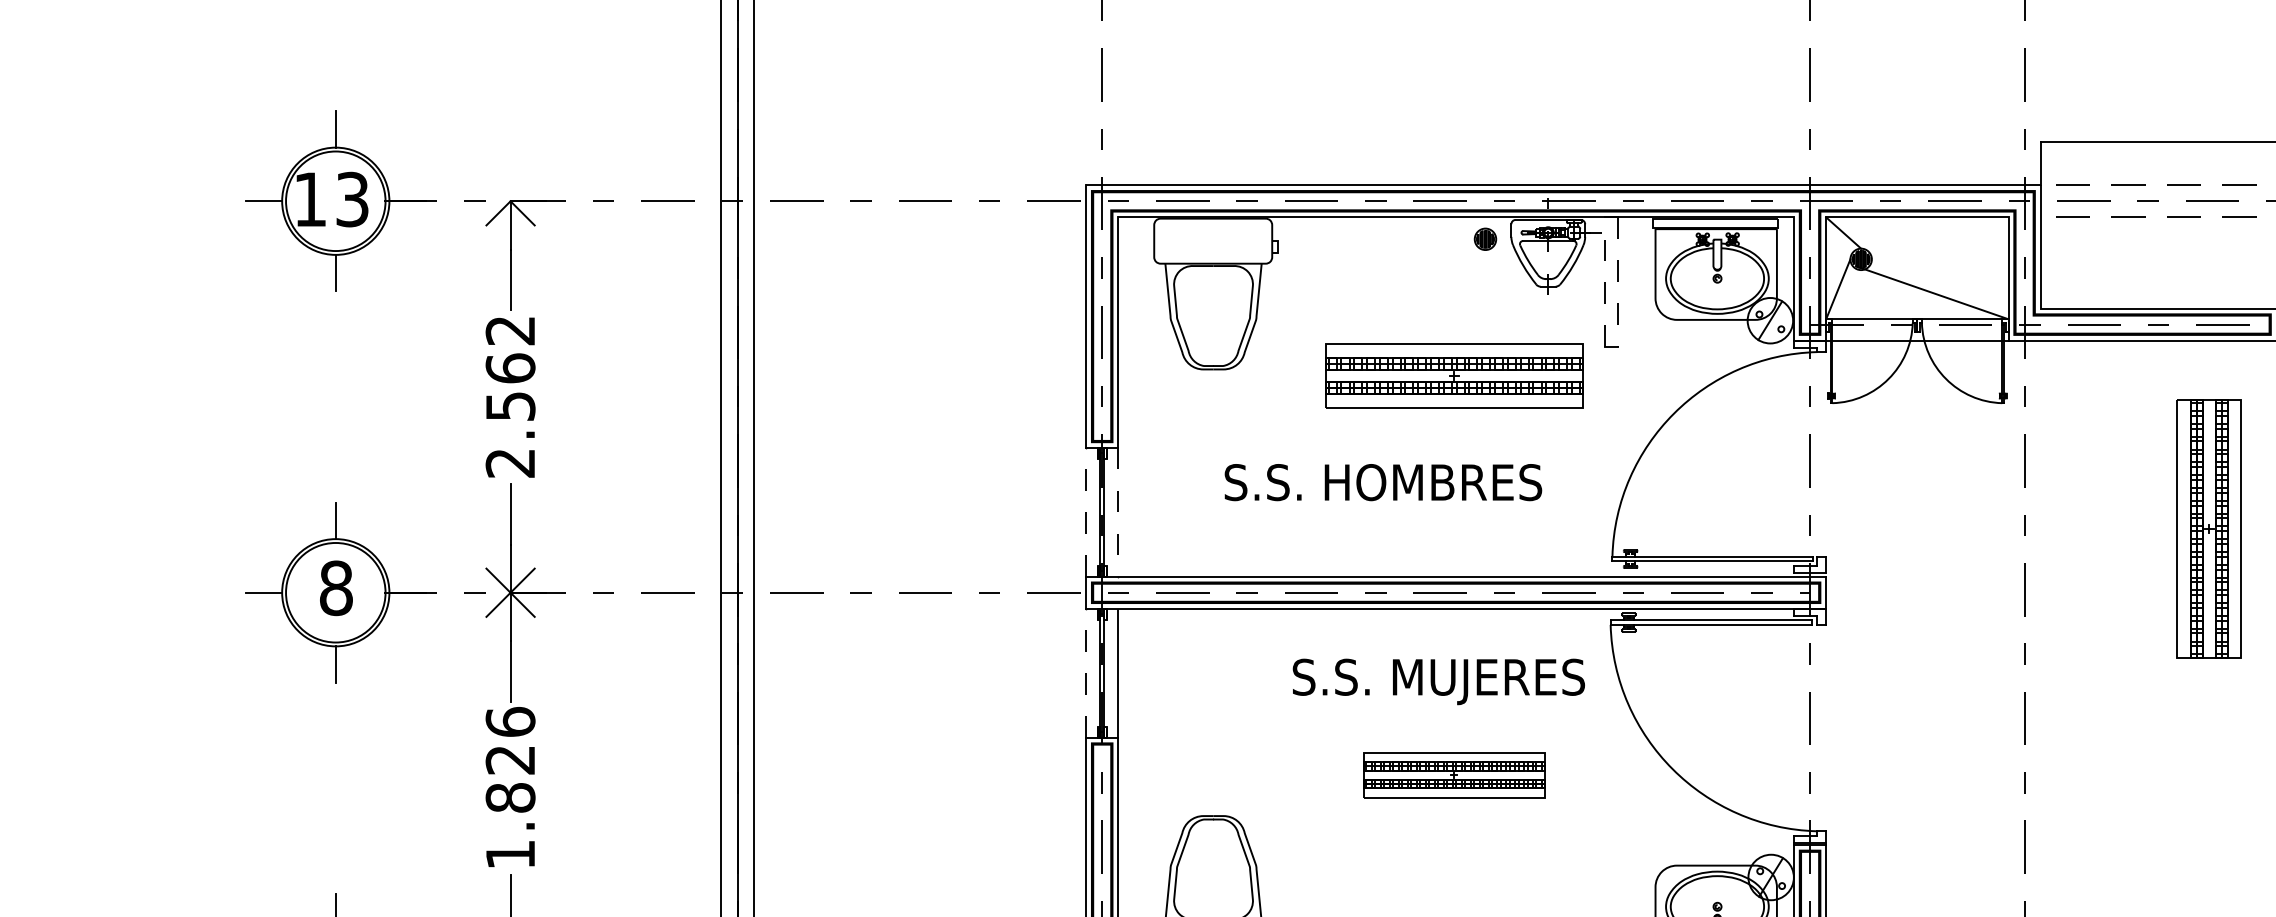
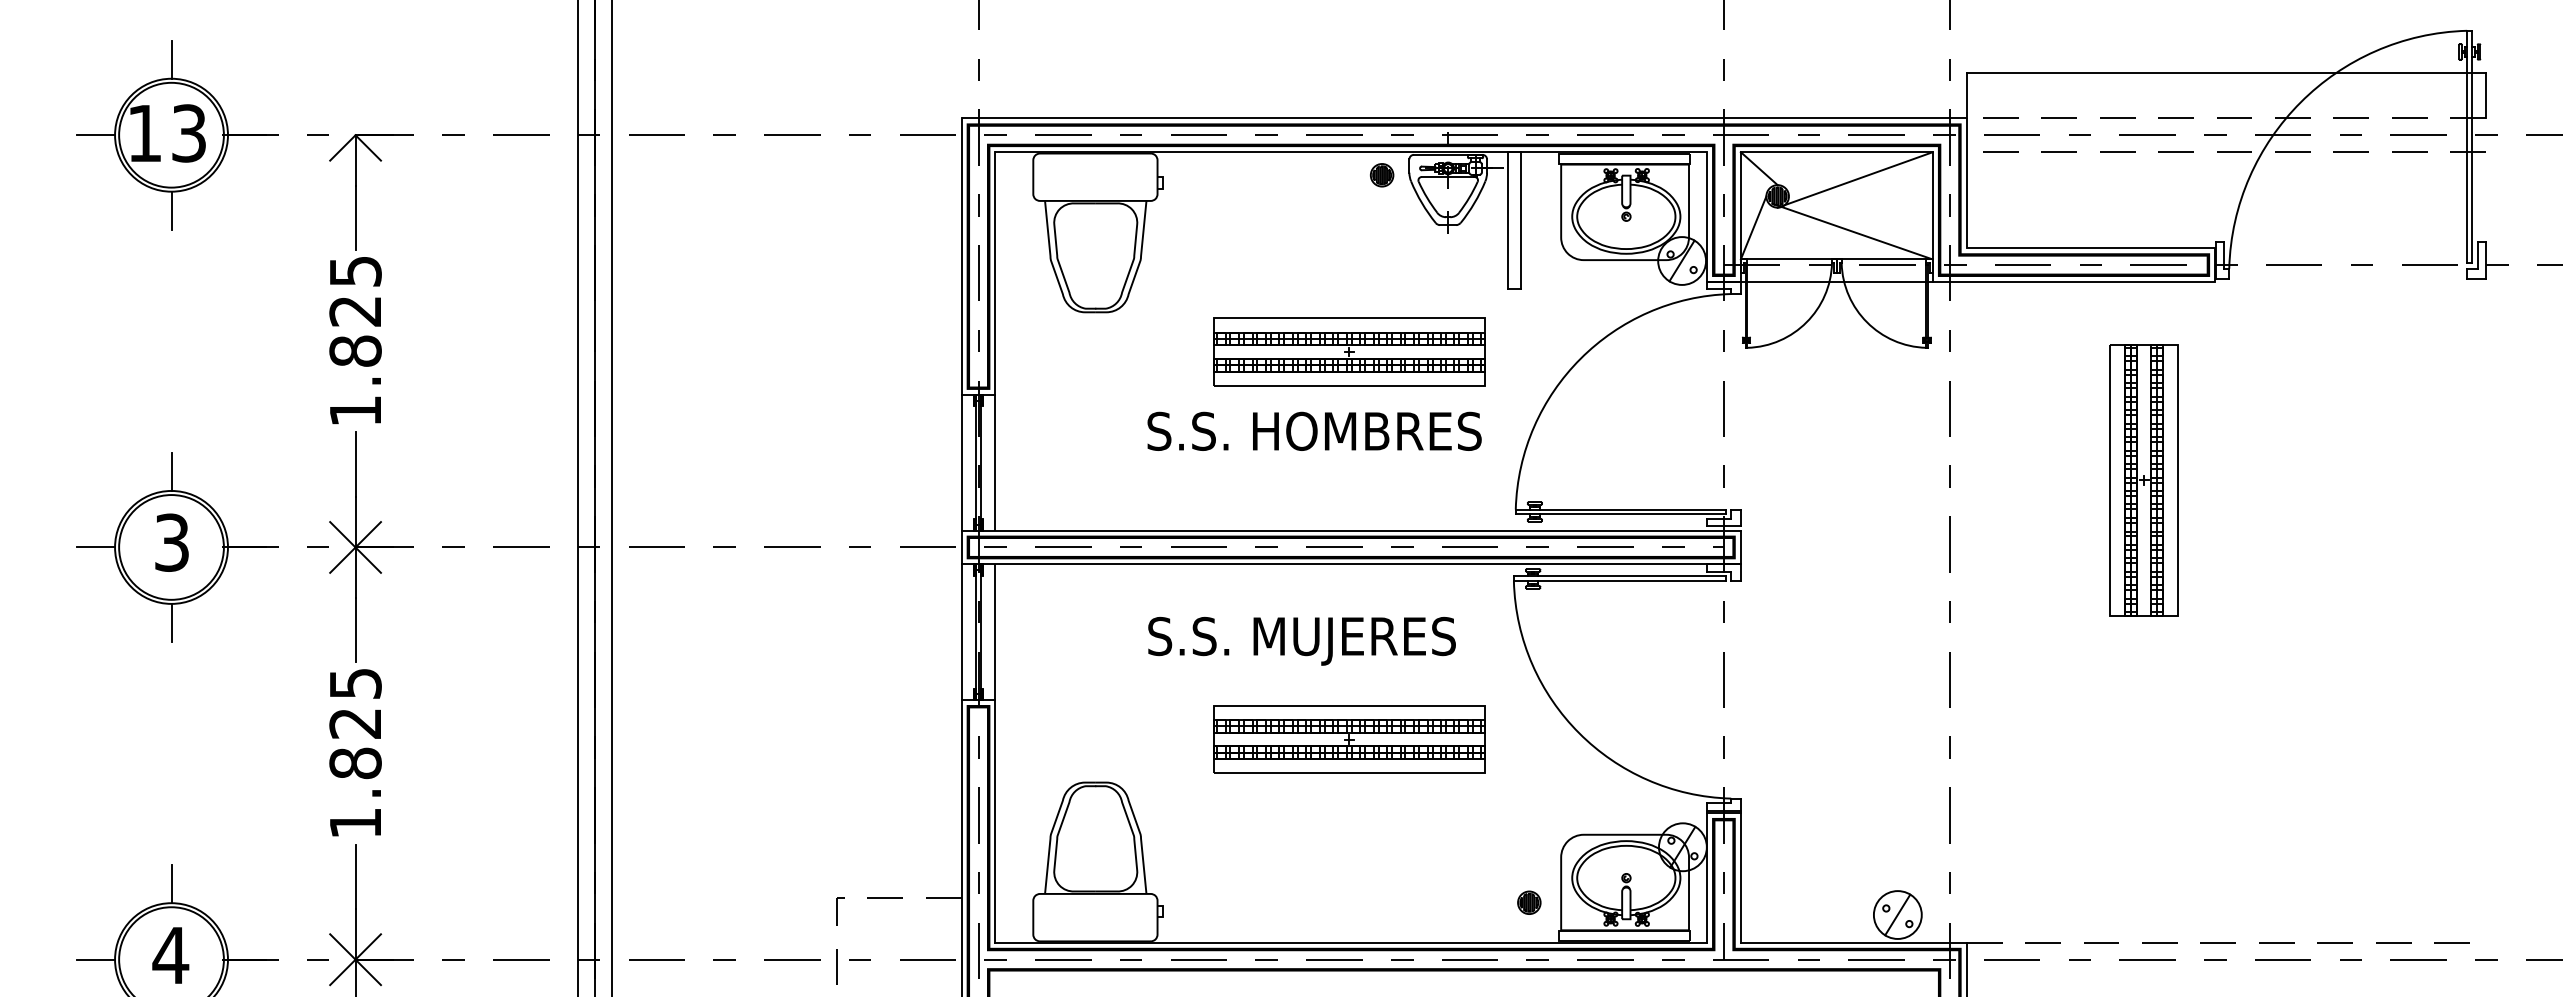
line: (1934, 243) -> (1854, 179), added
line: (1605, 281) -> (1508, 219), dashed -> solid
line: (1617, 282) -> (1521, 220), dashed -> solid
part: (1454, 375) -> (1349, 351), moved
text: (510, 397) -> (355, 341), 2.562 -> 1.825
text: (1383, 481) -> (1314, 430), moved
line: (1086, 512) -> (961, 462), dashed -> solid
line: (1118, 512) -> (995, 462), dashed -> solid
text: (335, 588) -> (171, 542), 8 -> 3
line: (1086, 673) -> (961, 632), dashed -> solid
text: (1438, 681) -> (1301, 640), moved
text: (510, 721) -> (355, 683), 1.826 -> 1.825
part: (1454, 775) -> (1349, 739), size x1.43

